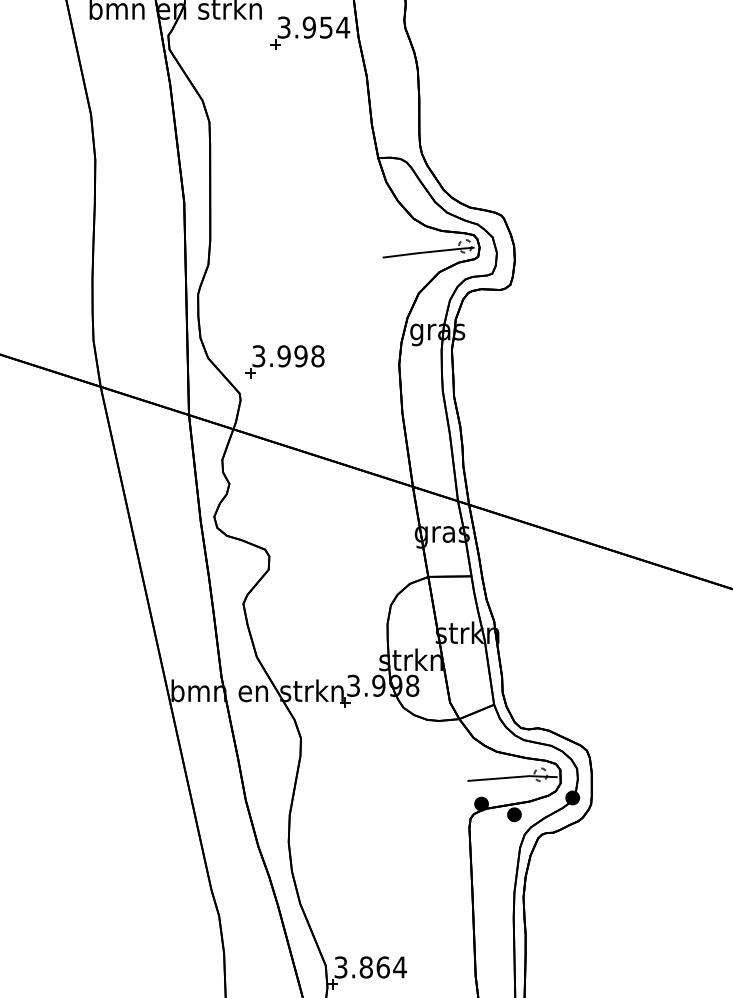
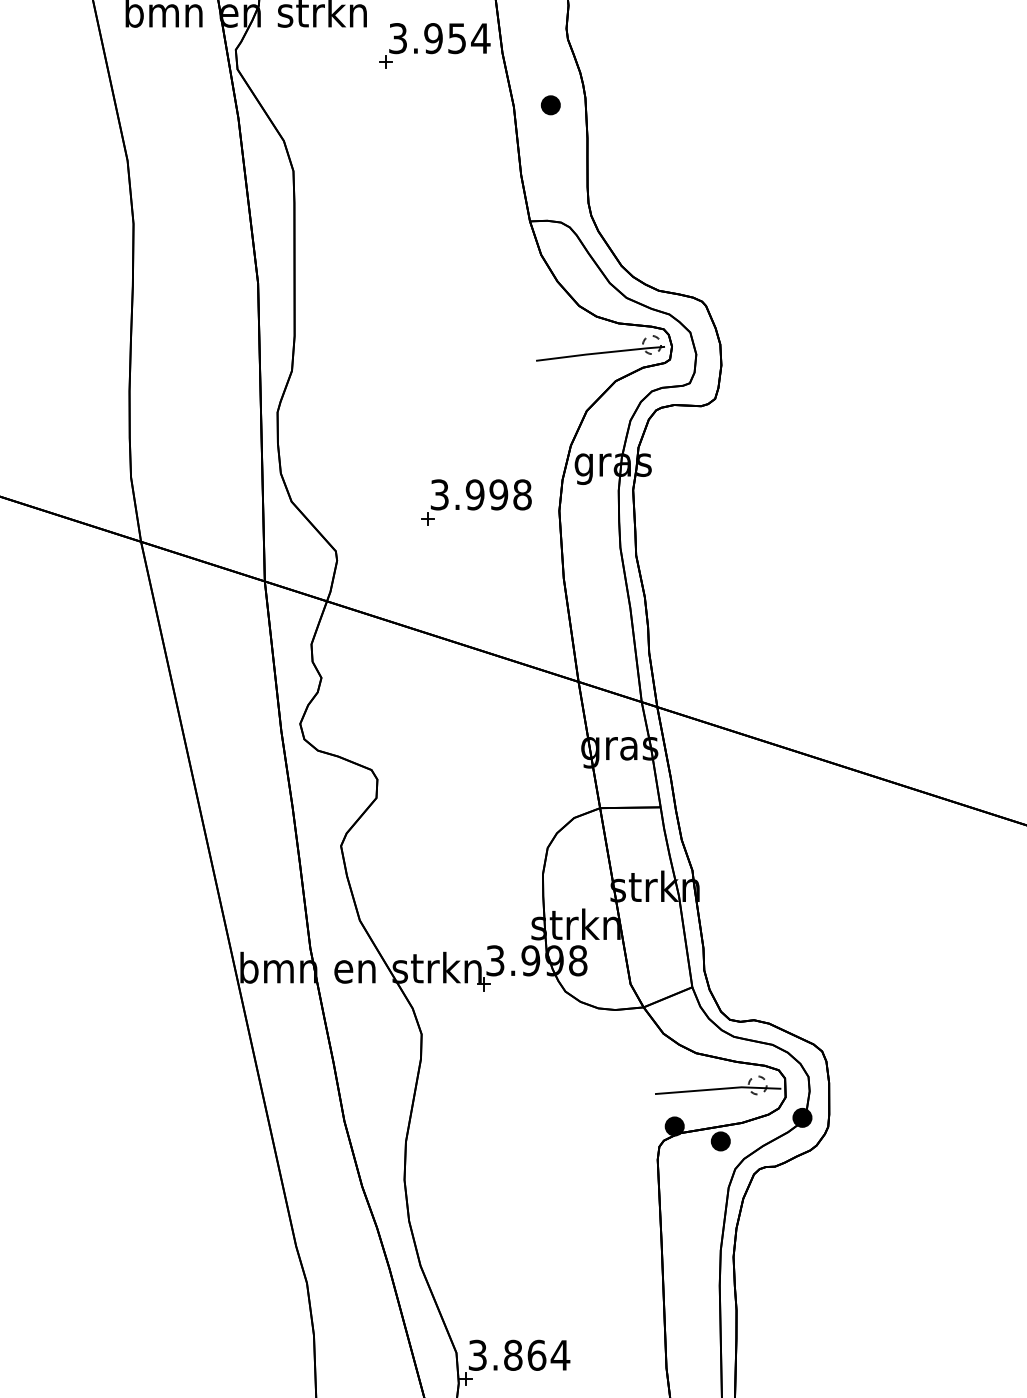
part: (392, 74) -> (549, 104), added
part: (284, 361) -> (475, 502), moved

